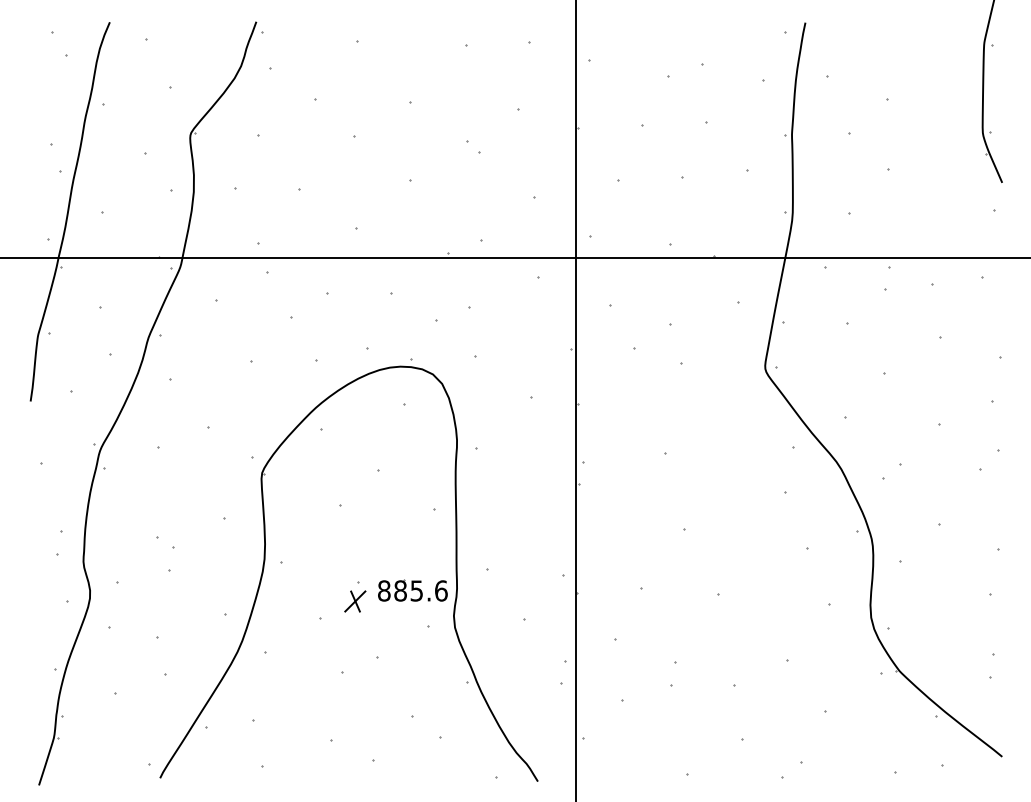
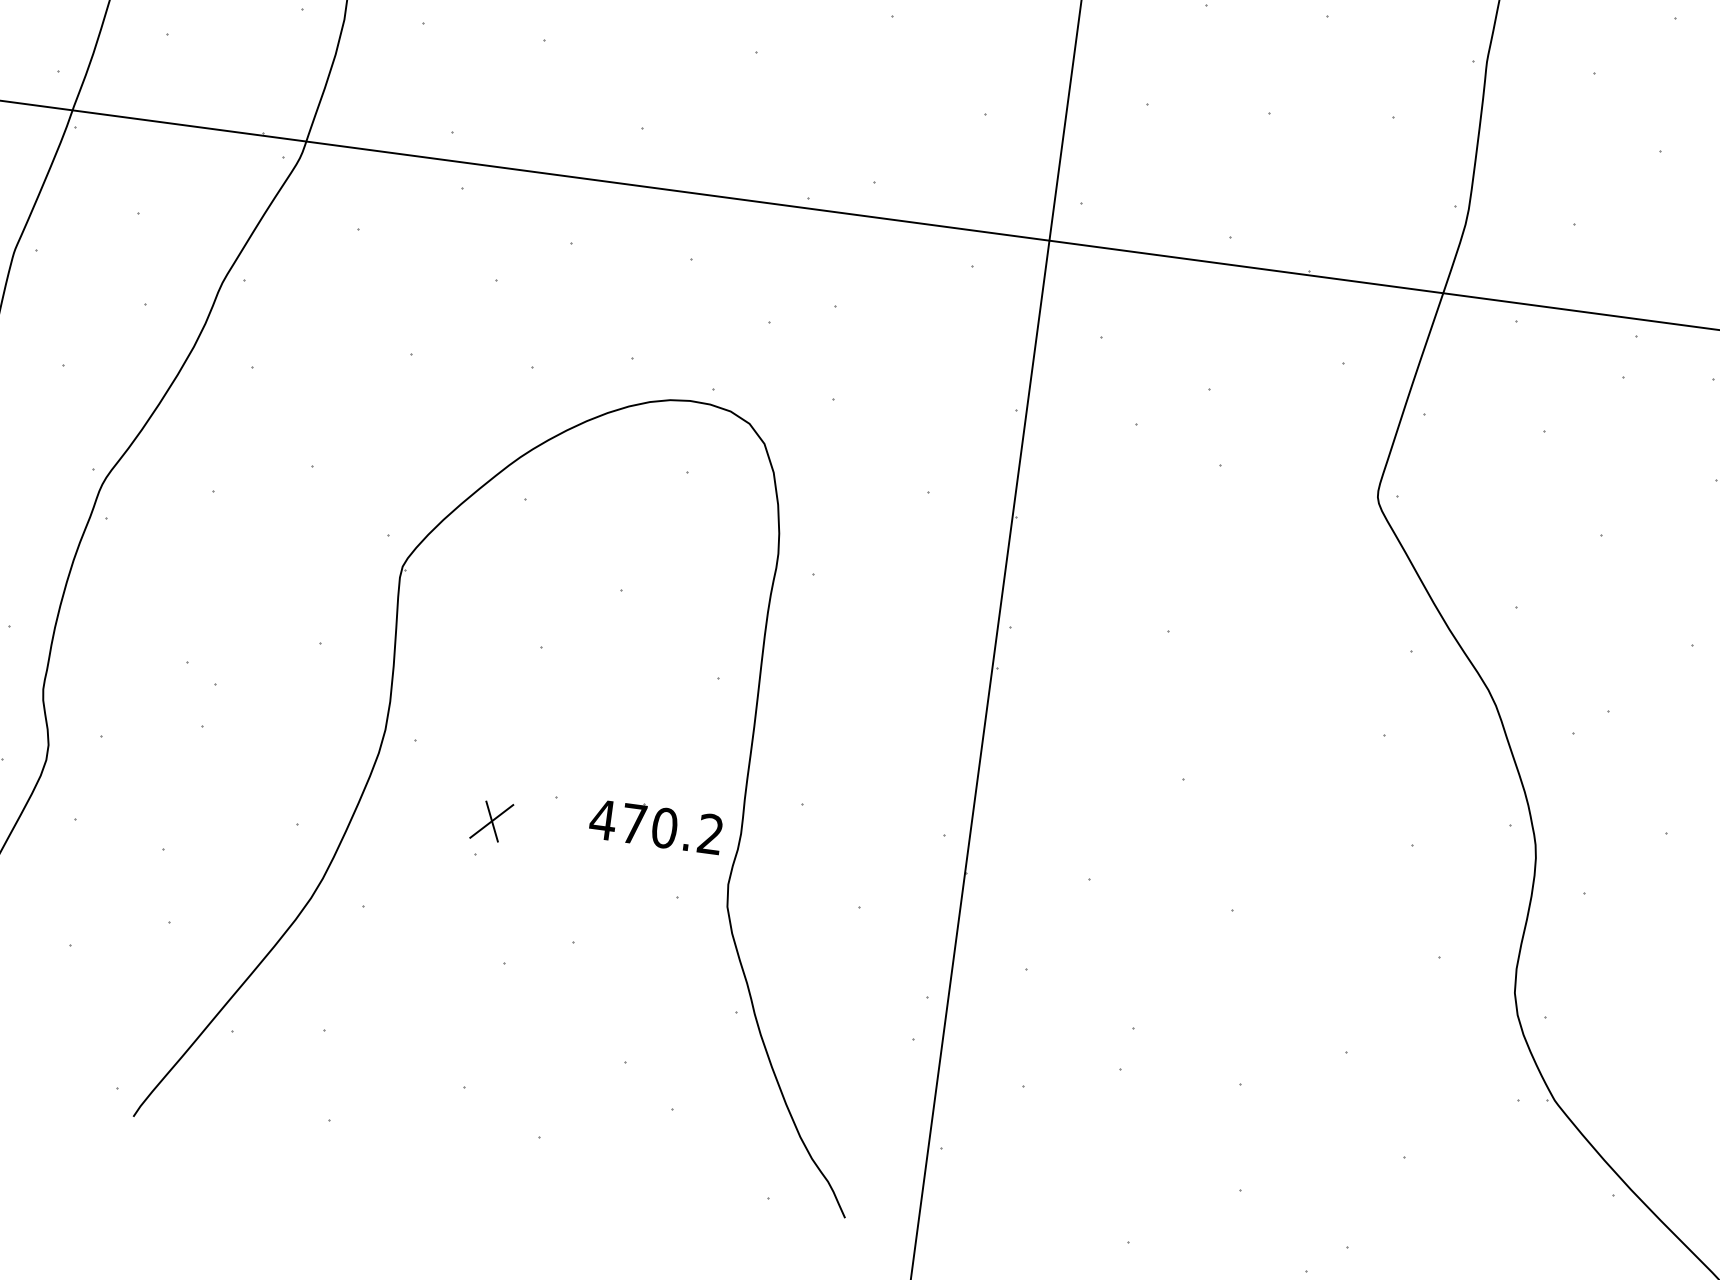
text: (412, 590) -> (656, 826), 885.6 -> 470.2
part: (355, 601) -> (492, 821), moved

